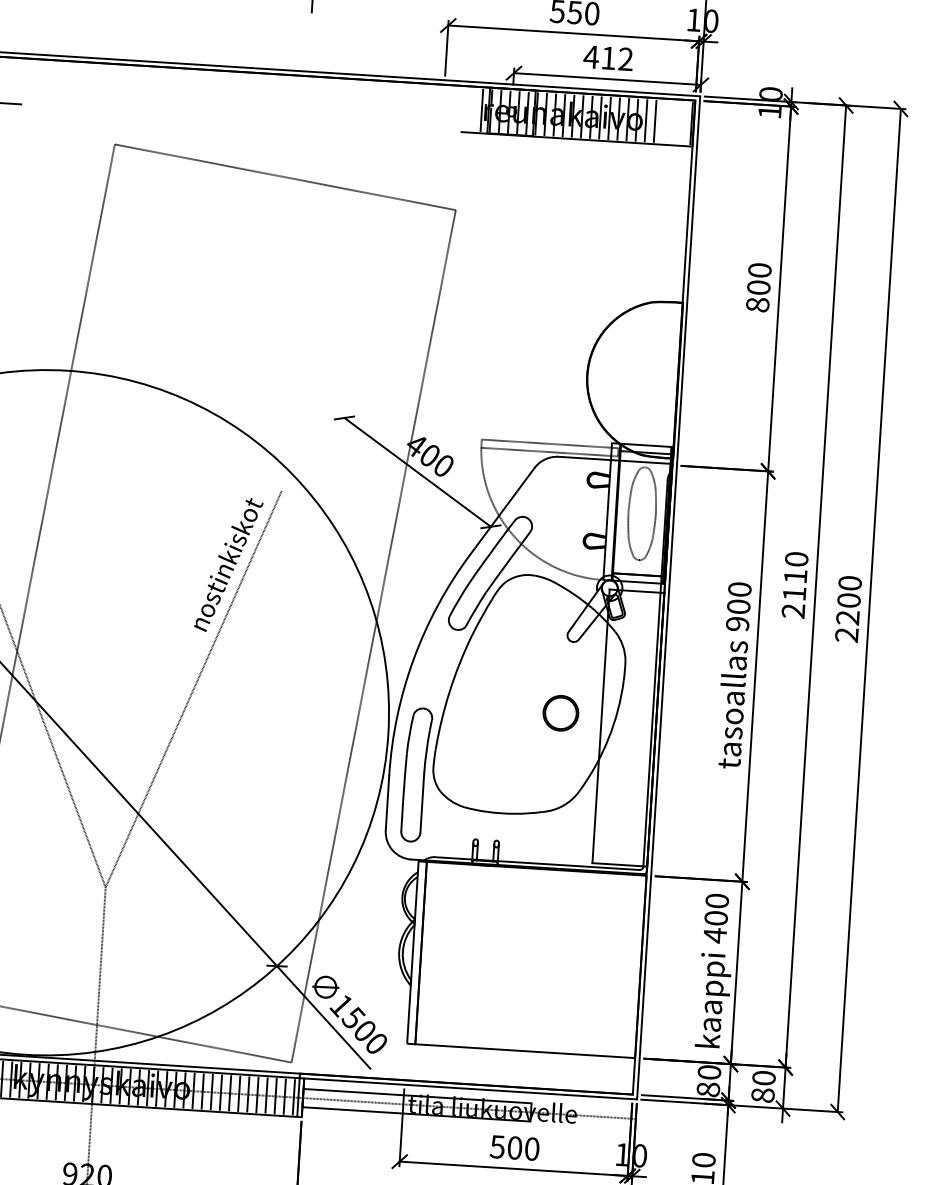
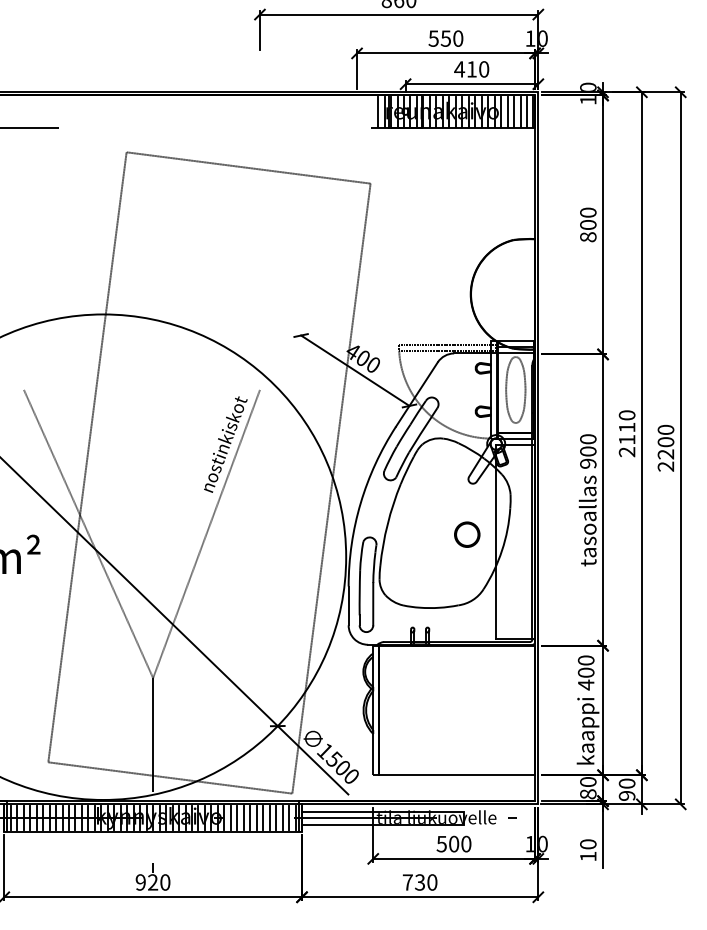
text: (626, 59) -> (484, 69), 412 -> 410
line: (473, 109) -> (378, 111), added
line: (664, 121) -> (514, 111), added
line: (673, 121) -> (520, 111), added
line: (681, 122) -> (526, 111), added
text: (763, 1094) -> (627, 795), 80 -> 90

